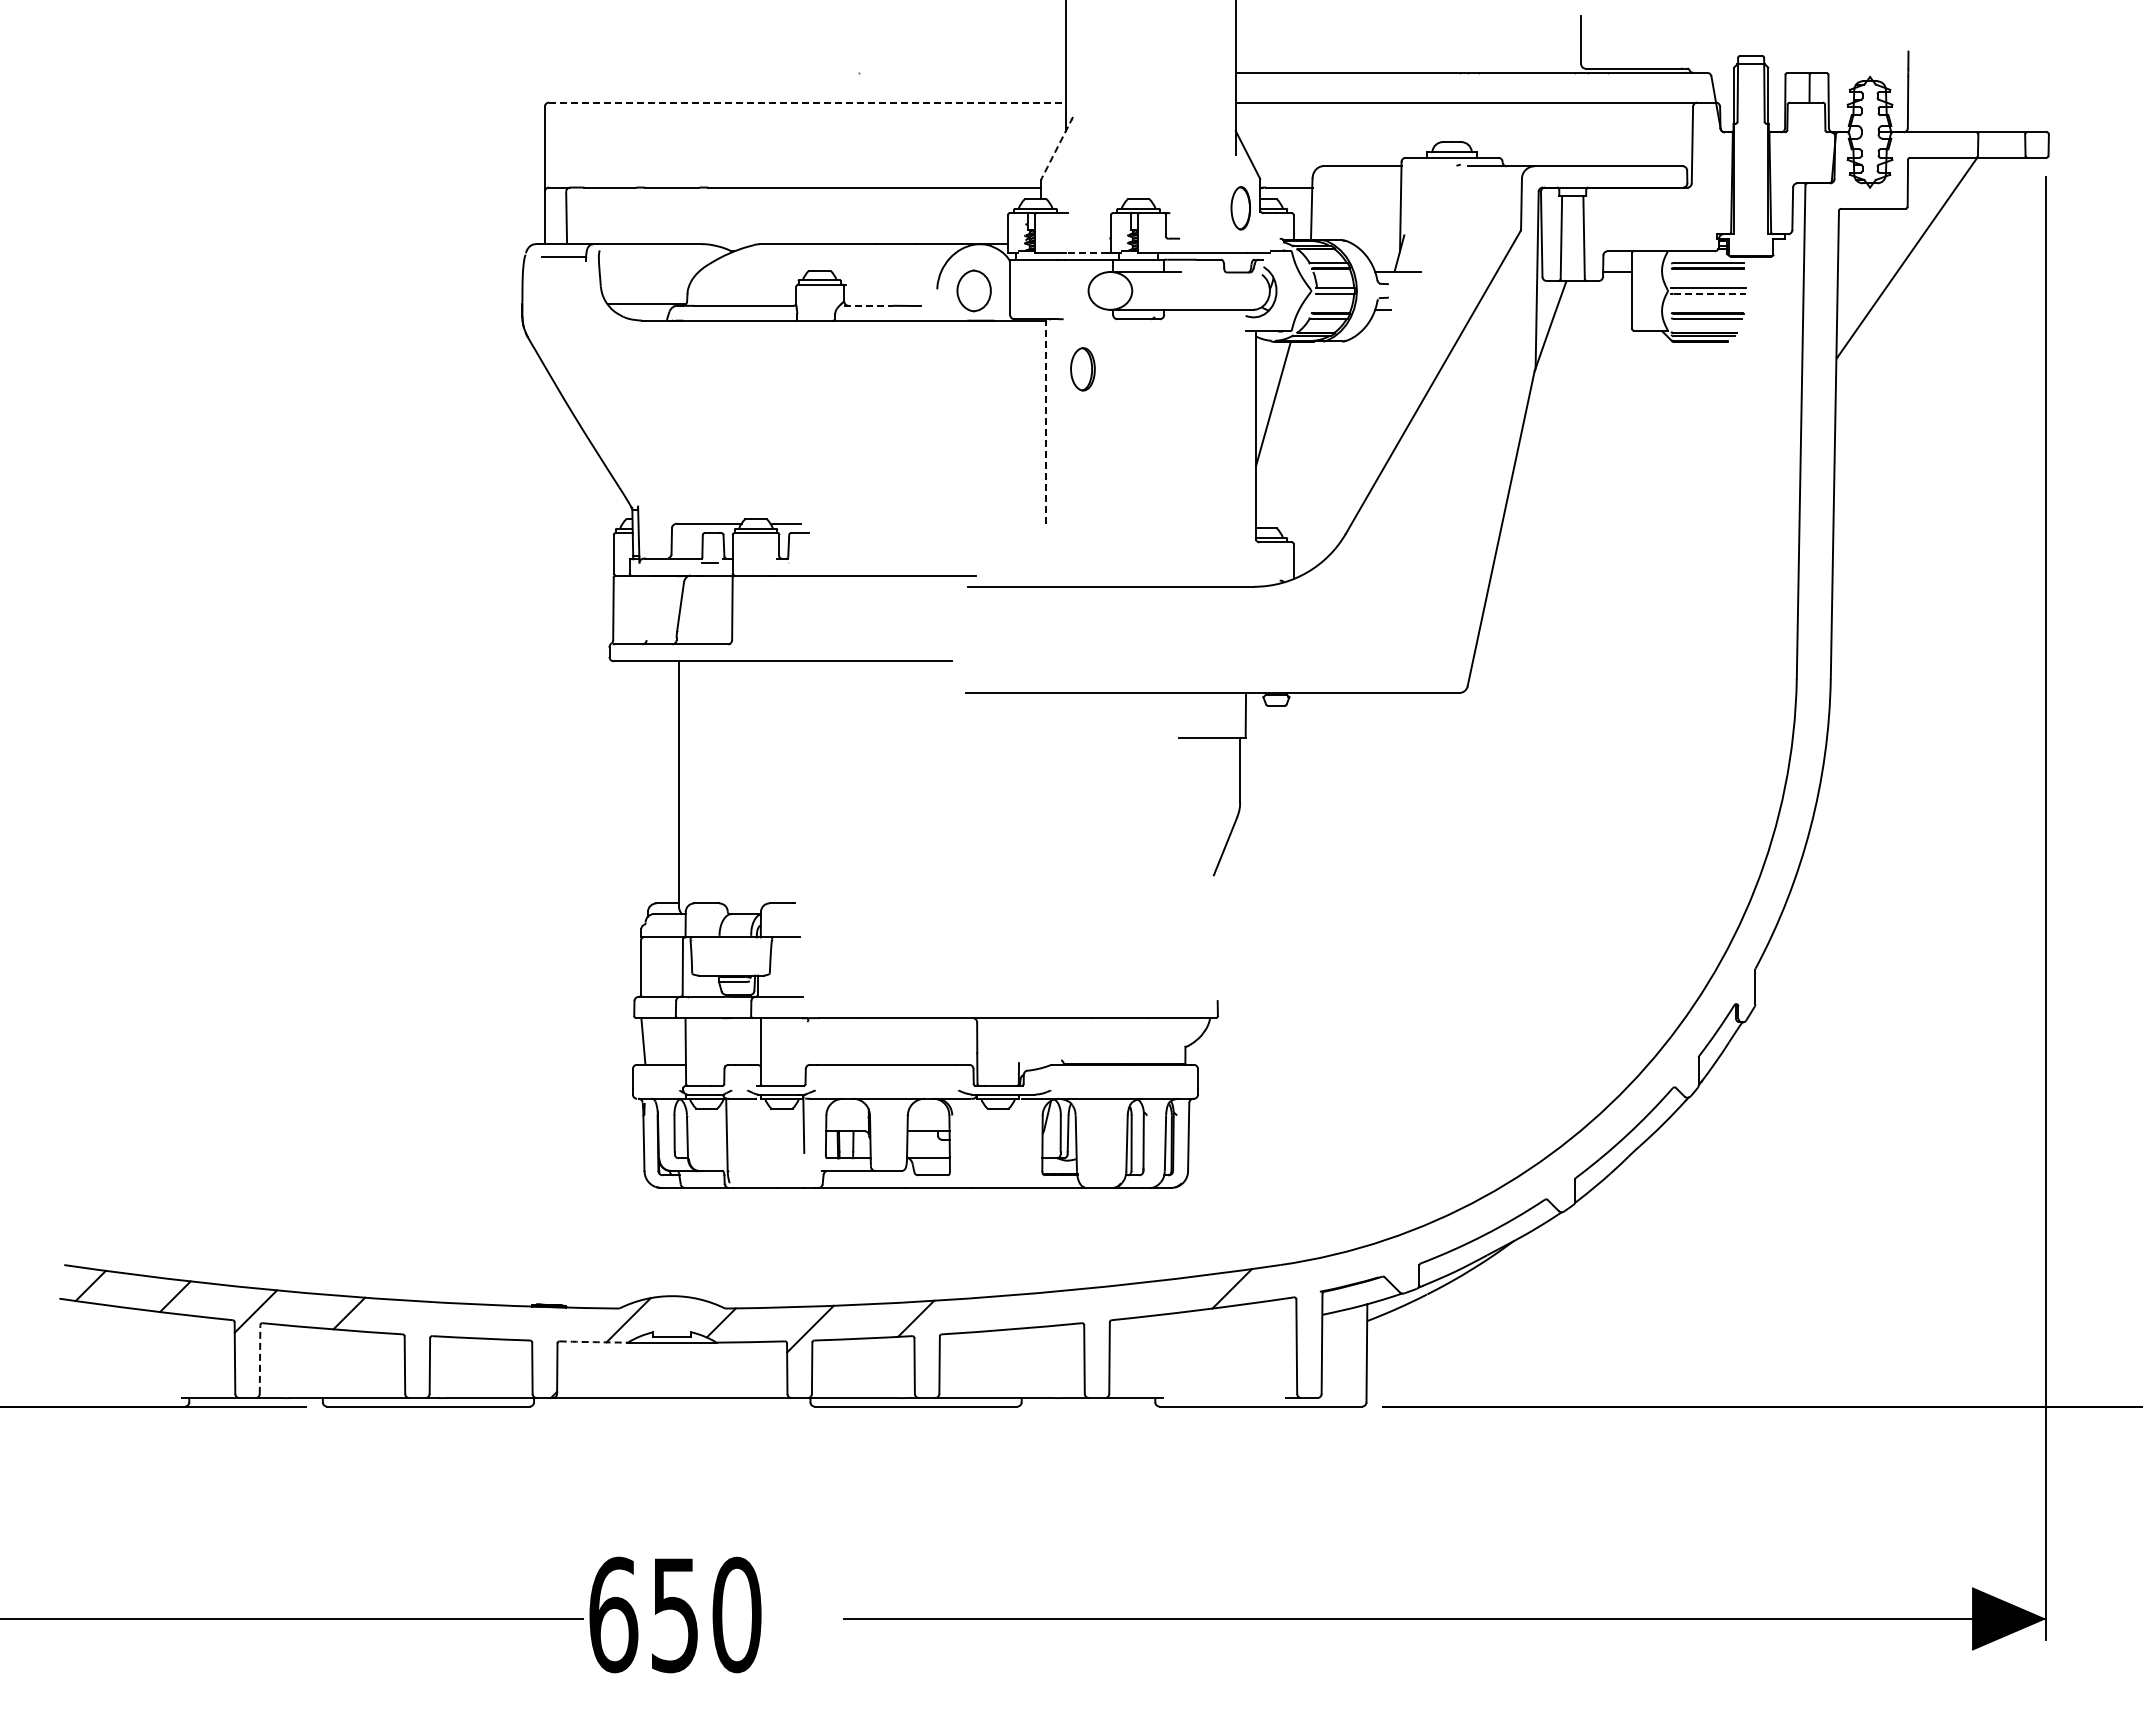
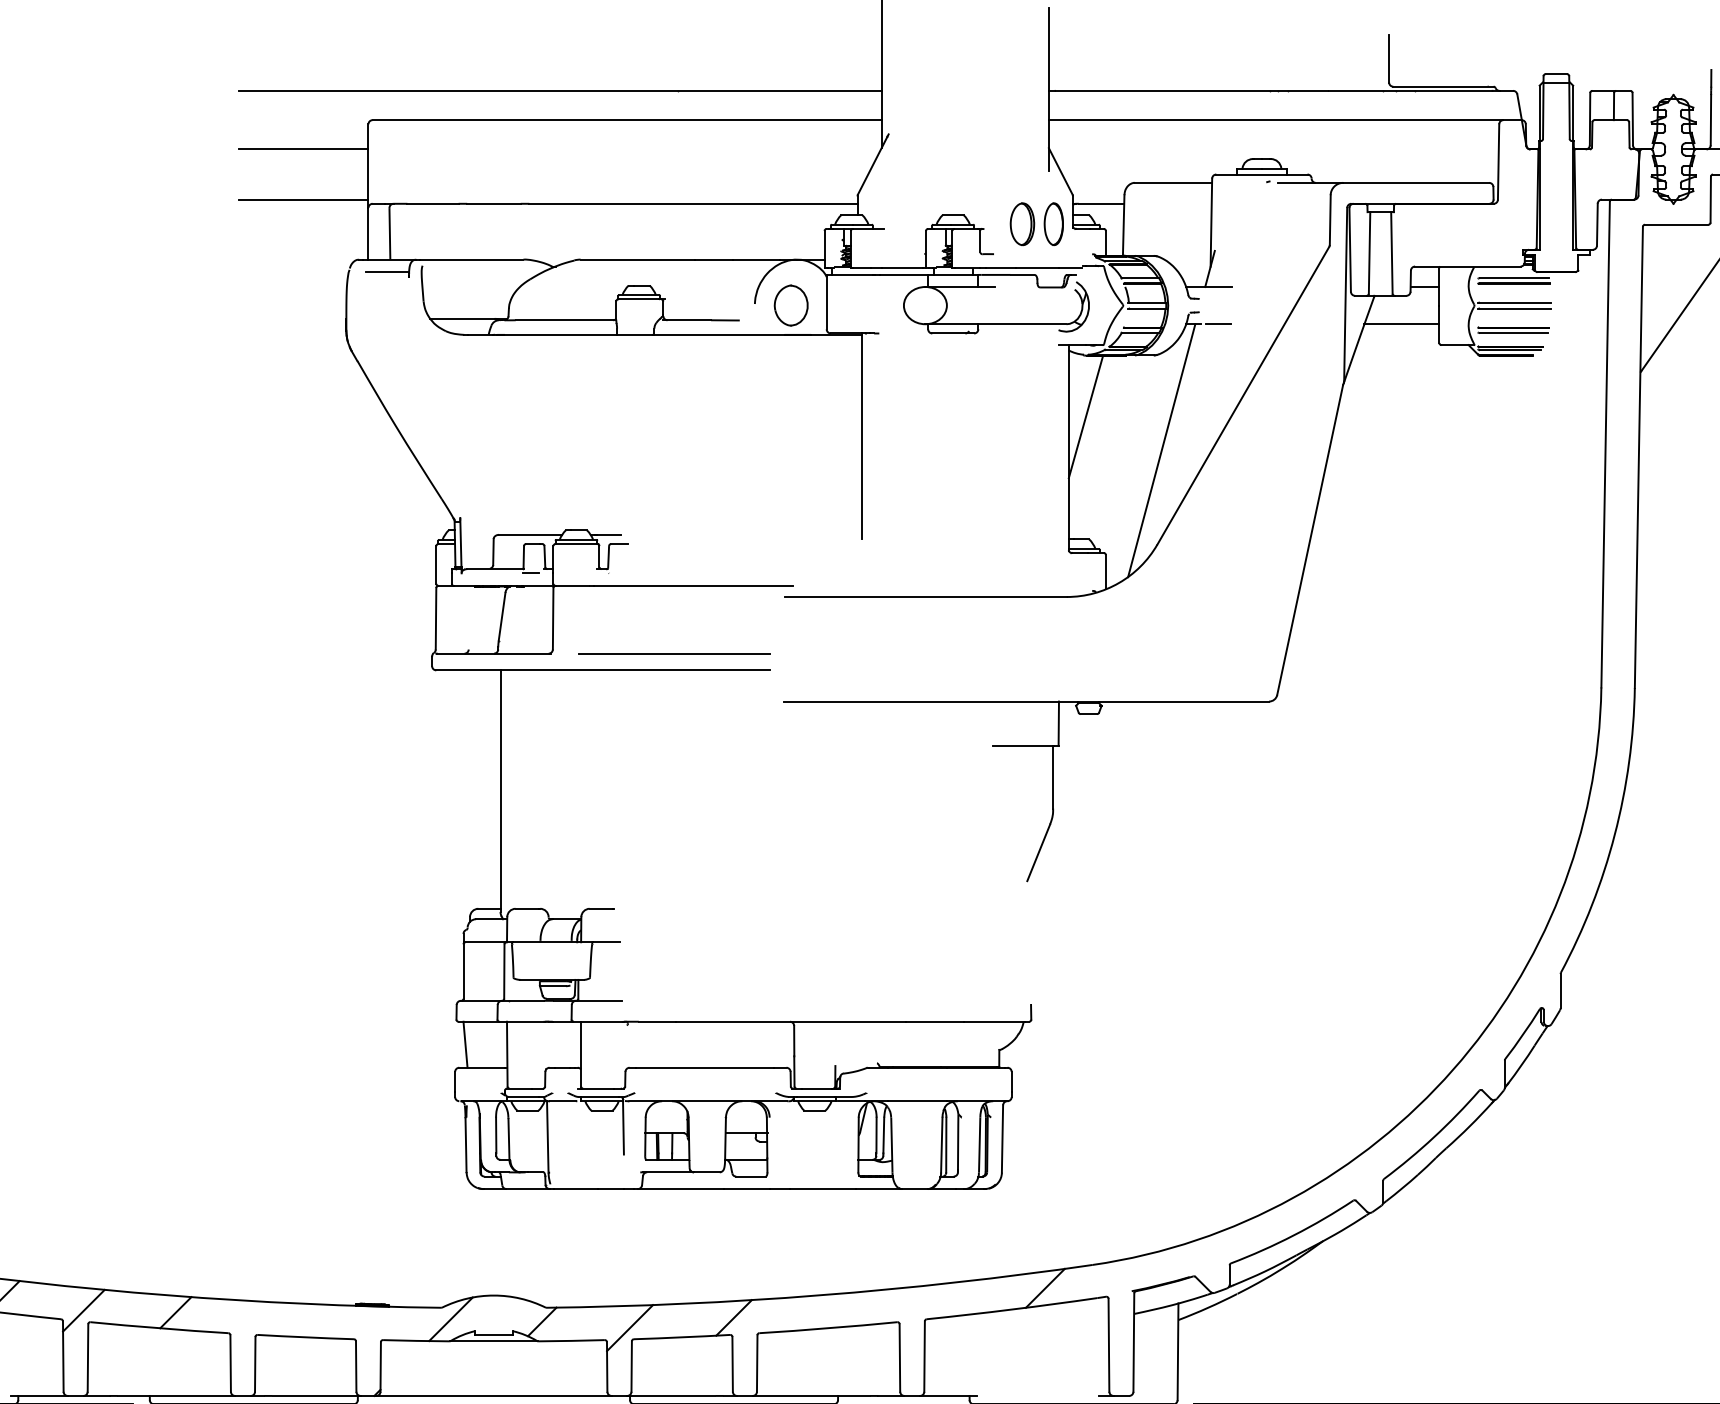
line: (739, 72) -> (560, 90), added
line: (808, 102) -> (628, 120), dashed -> solid
line: (478, 132) -> (303, 149), added
line: (1057, 148) -> (873, 165), dashed -> solid
line: (478, 183) -> (303, 199), added
line: (1086, 252) -> (901, 267), dashed -> solid
line: (1710, 293) -> (1516, 308), dashed -> solid
line: (869, 305) -> (688, 319), dashed -> solid
line: (1407, 309) -> (1217, 323), added
line: (1594, 309) -> (1402, 323), added
part: (1082, 369) -> (1022, 224), moved
line: (1045, 424) -> (861, 437), dashed -> solid
line: (1350, 437) -> (1161, 449), added
line: (855, 644) -> (674, 653), added
arc: (593, 1342) -> (416, 1341), dashed -> solid
line: (260, 1359) -> (88, 1357), dashed -> solid

